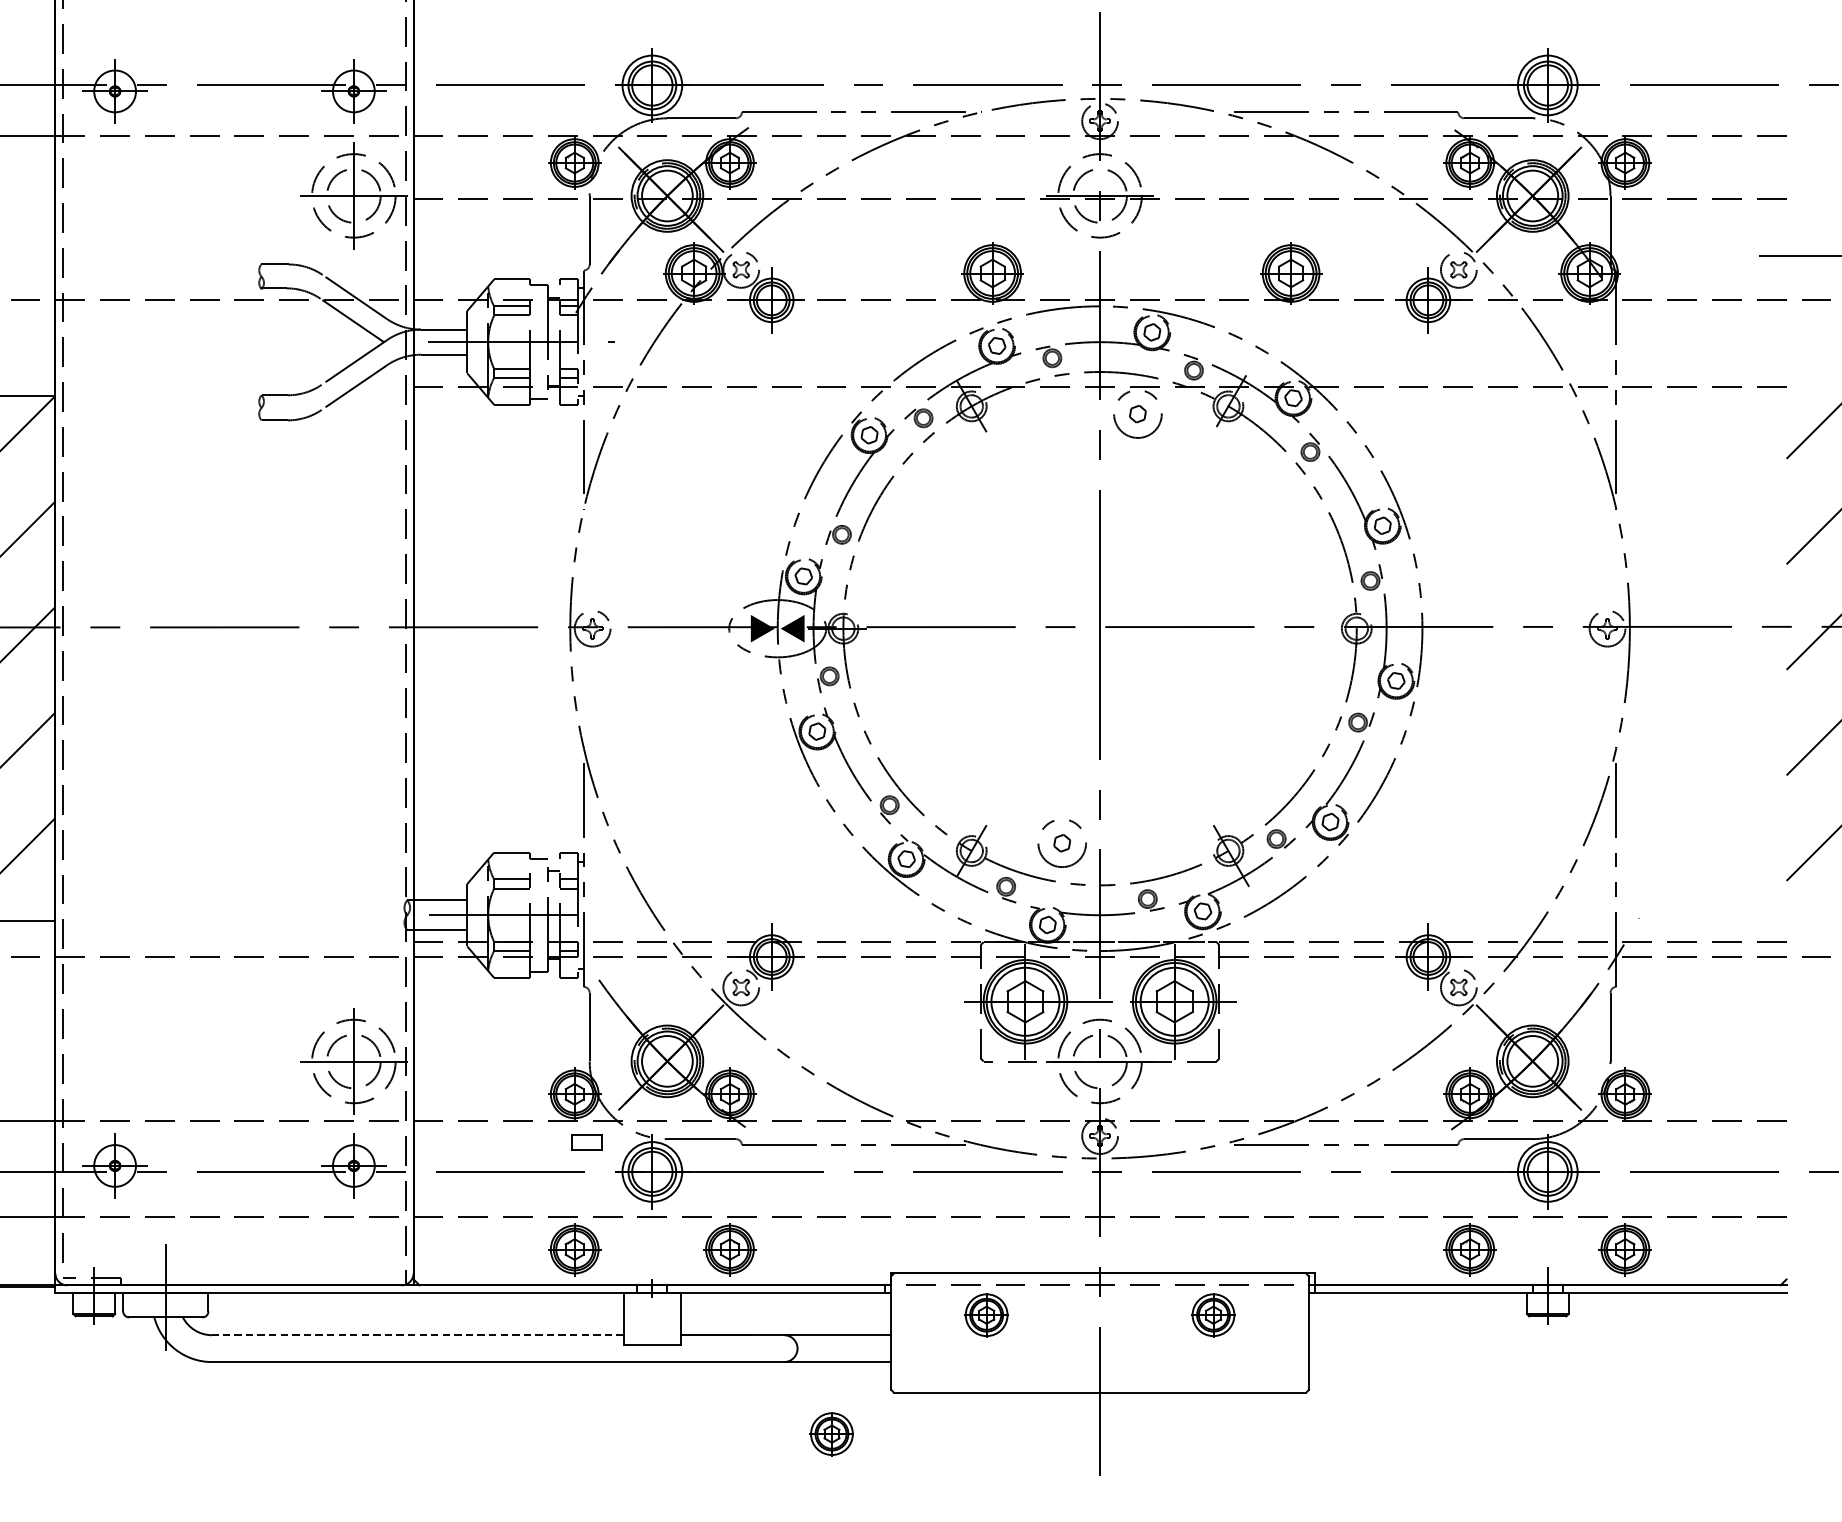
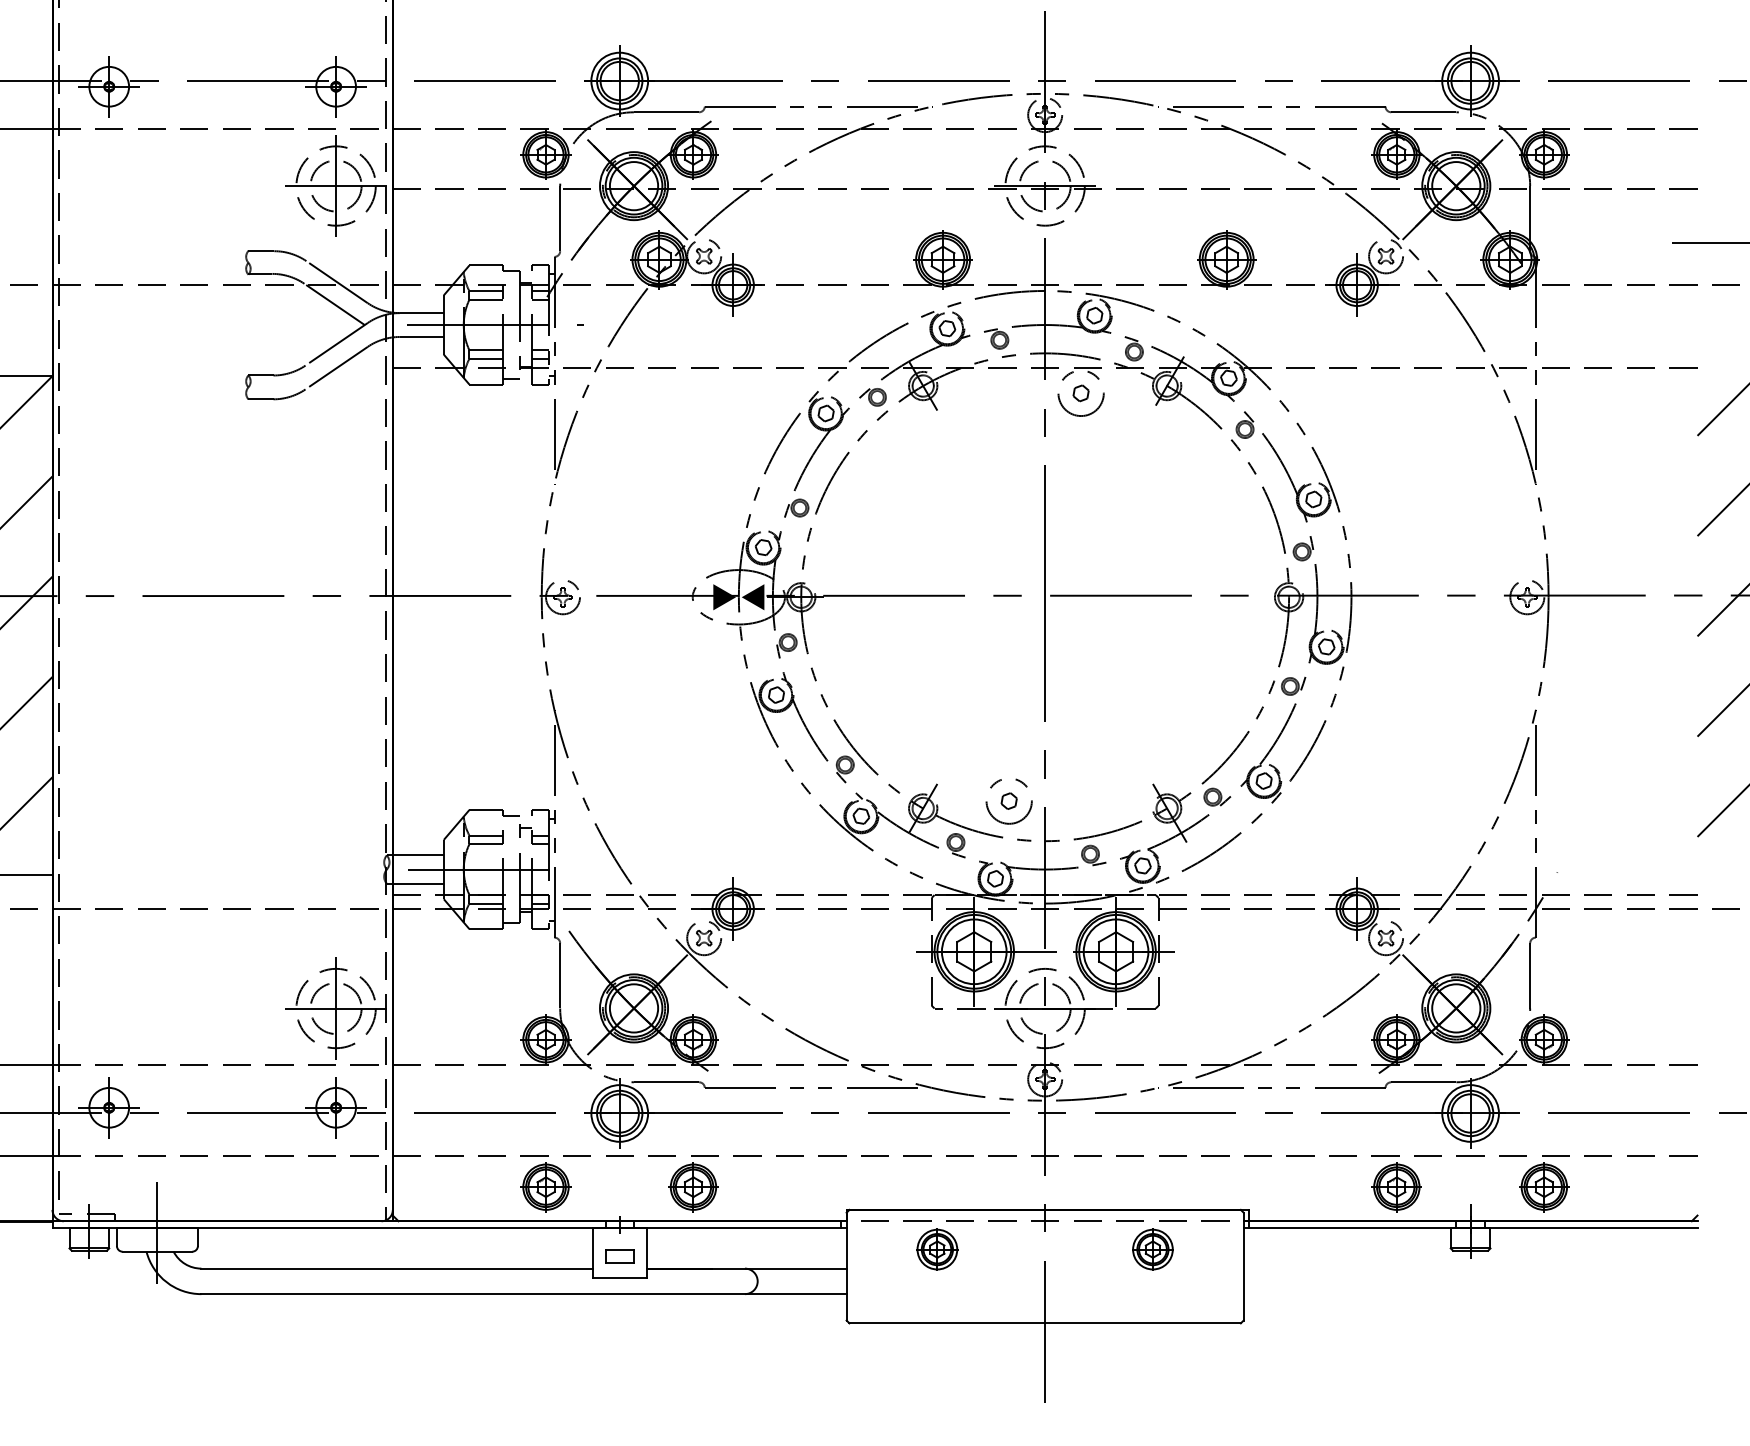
part: (586, 1142) -> (619, 1256), moved
line: (417, 1335) -> (396, 1268), dashed -> solid
part: (832, 1434) -> (790, 1362), removed

